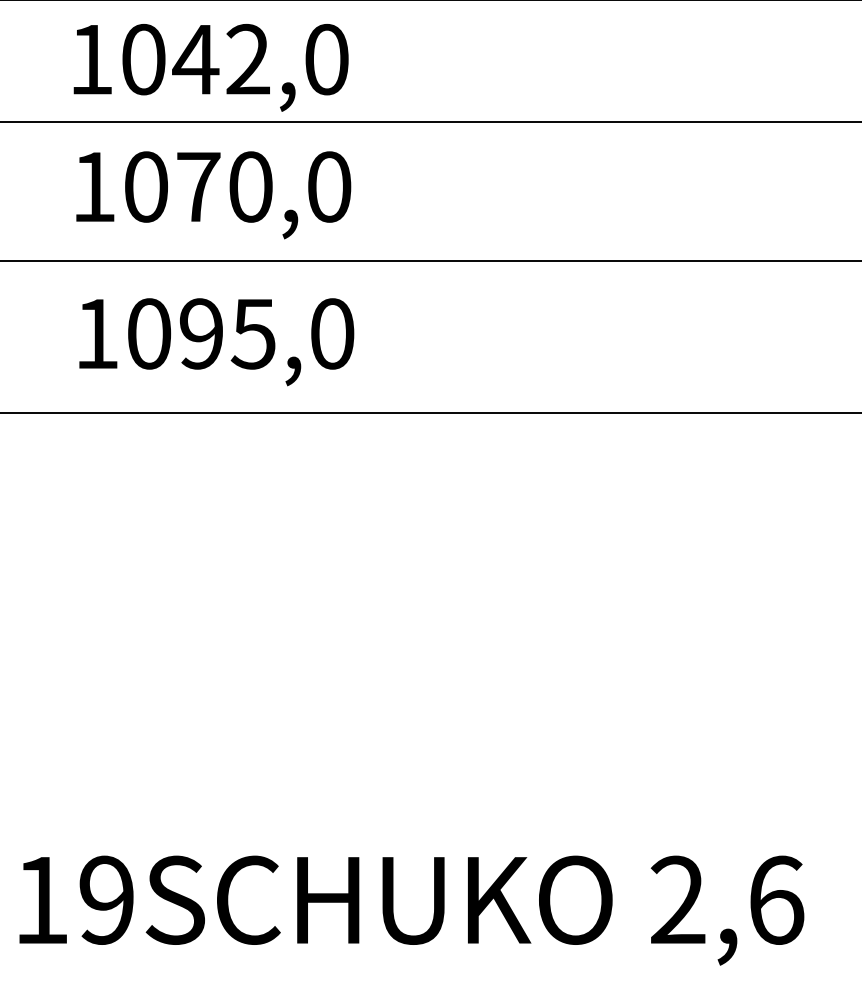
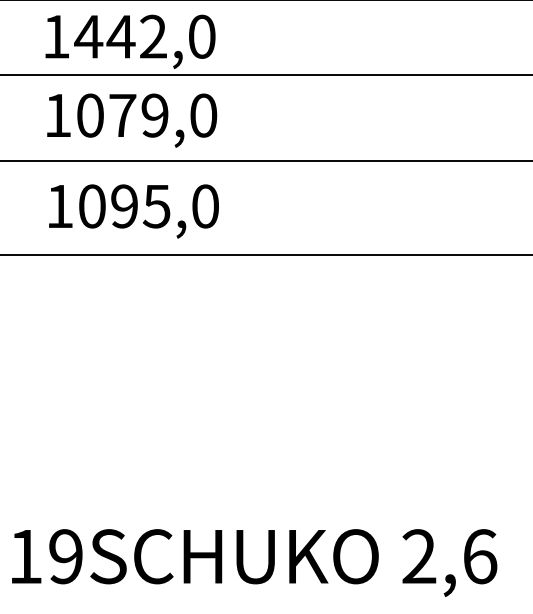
text: (143, 59) -> (88, 36), 1042,0 -> 1442,0
text: (249, 186) -> (154, 115), 1070,0 -> 1079,0

